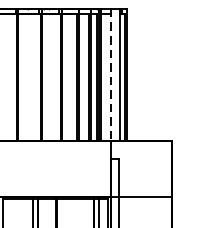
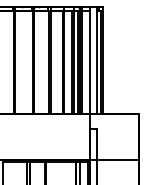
line: (110, 75) -> (89, 61), dashed -> solid

